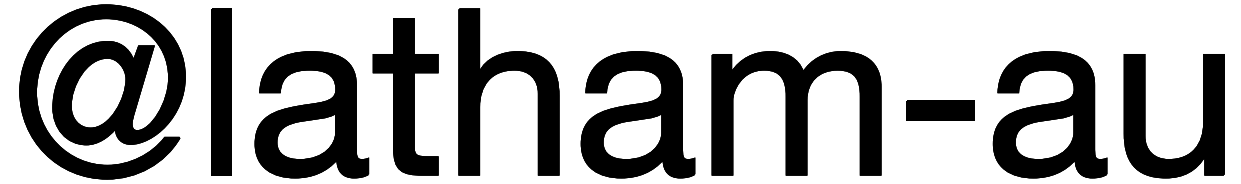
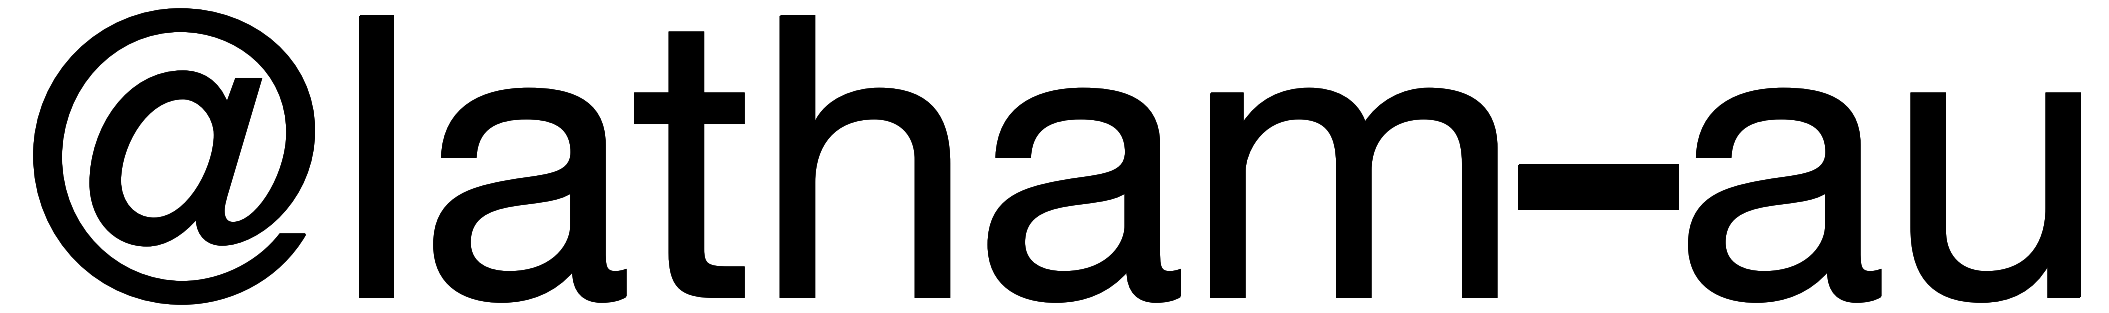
part: (940, 110) -> (1598, 187), size x1.4

